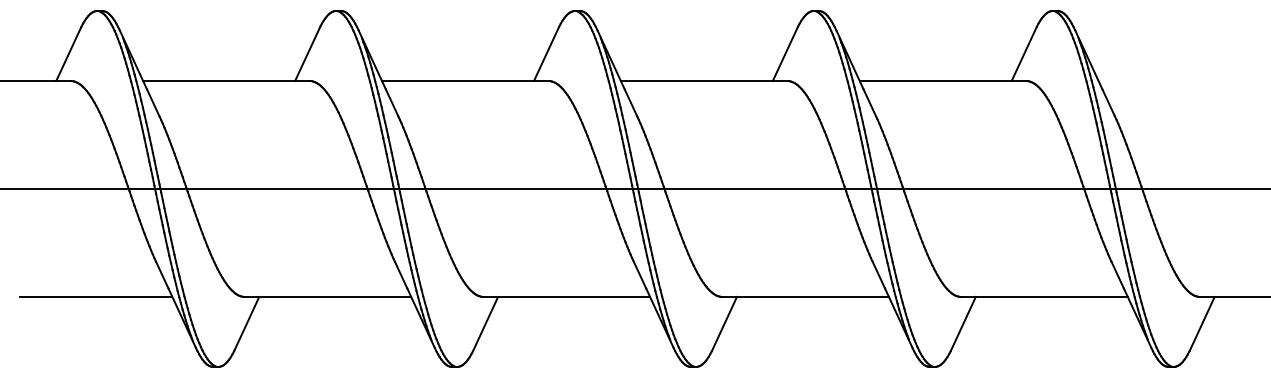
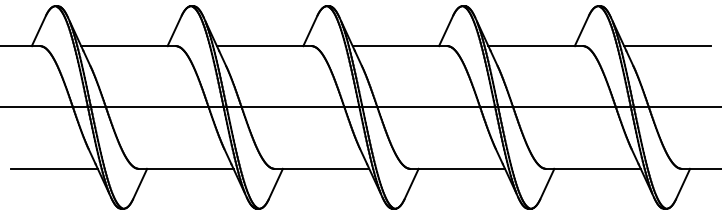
line: (1174, 81) -> (667, 46), added

